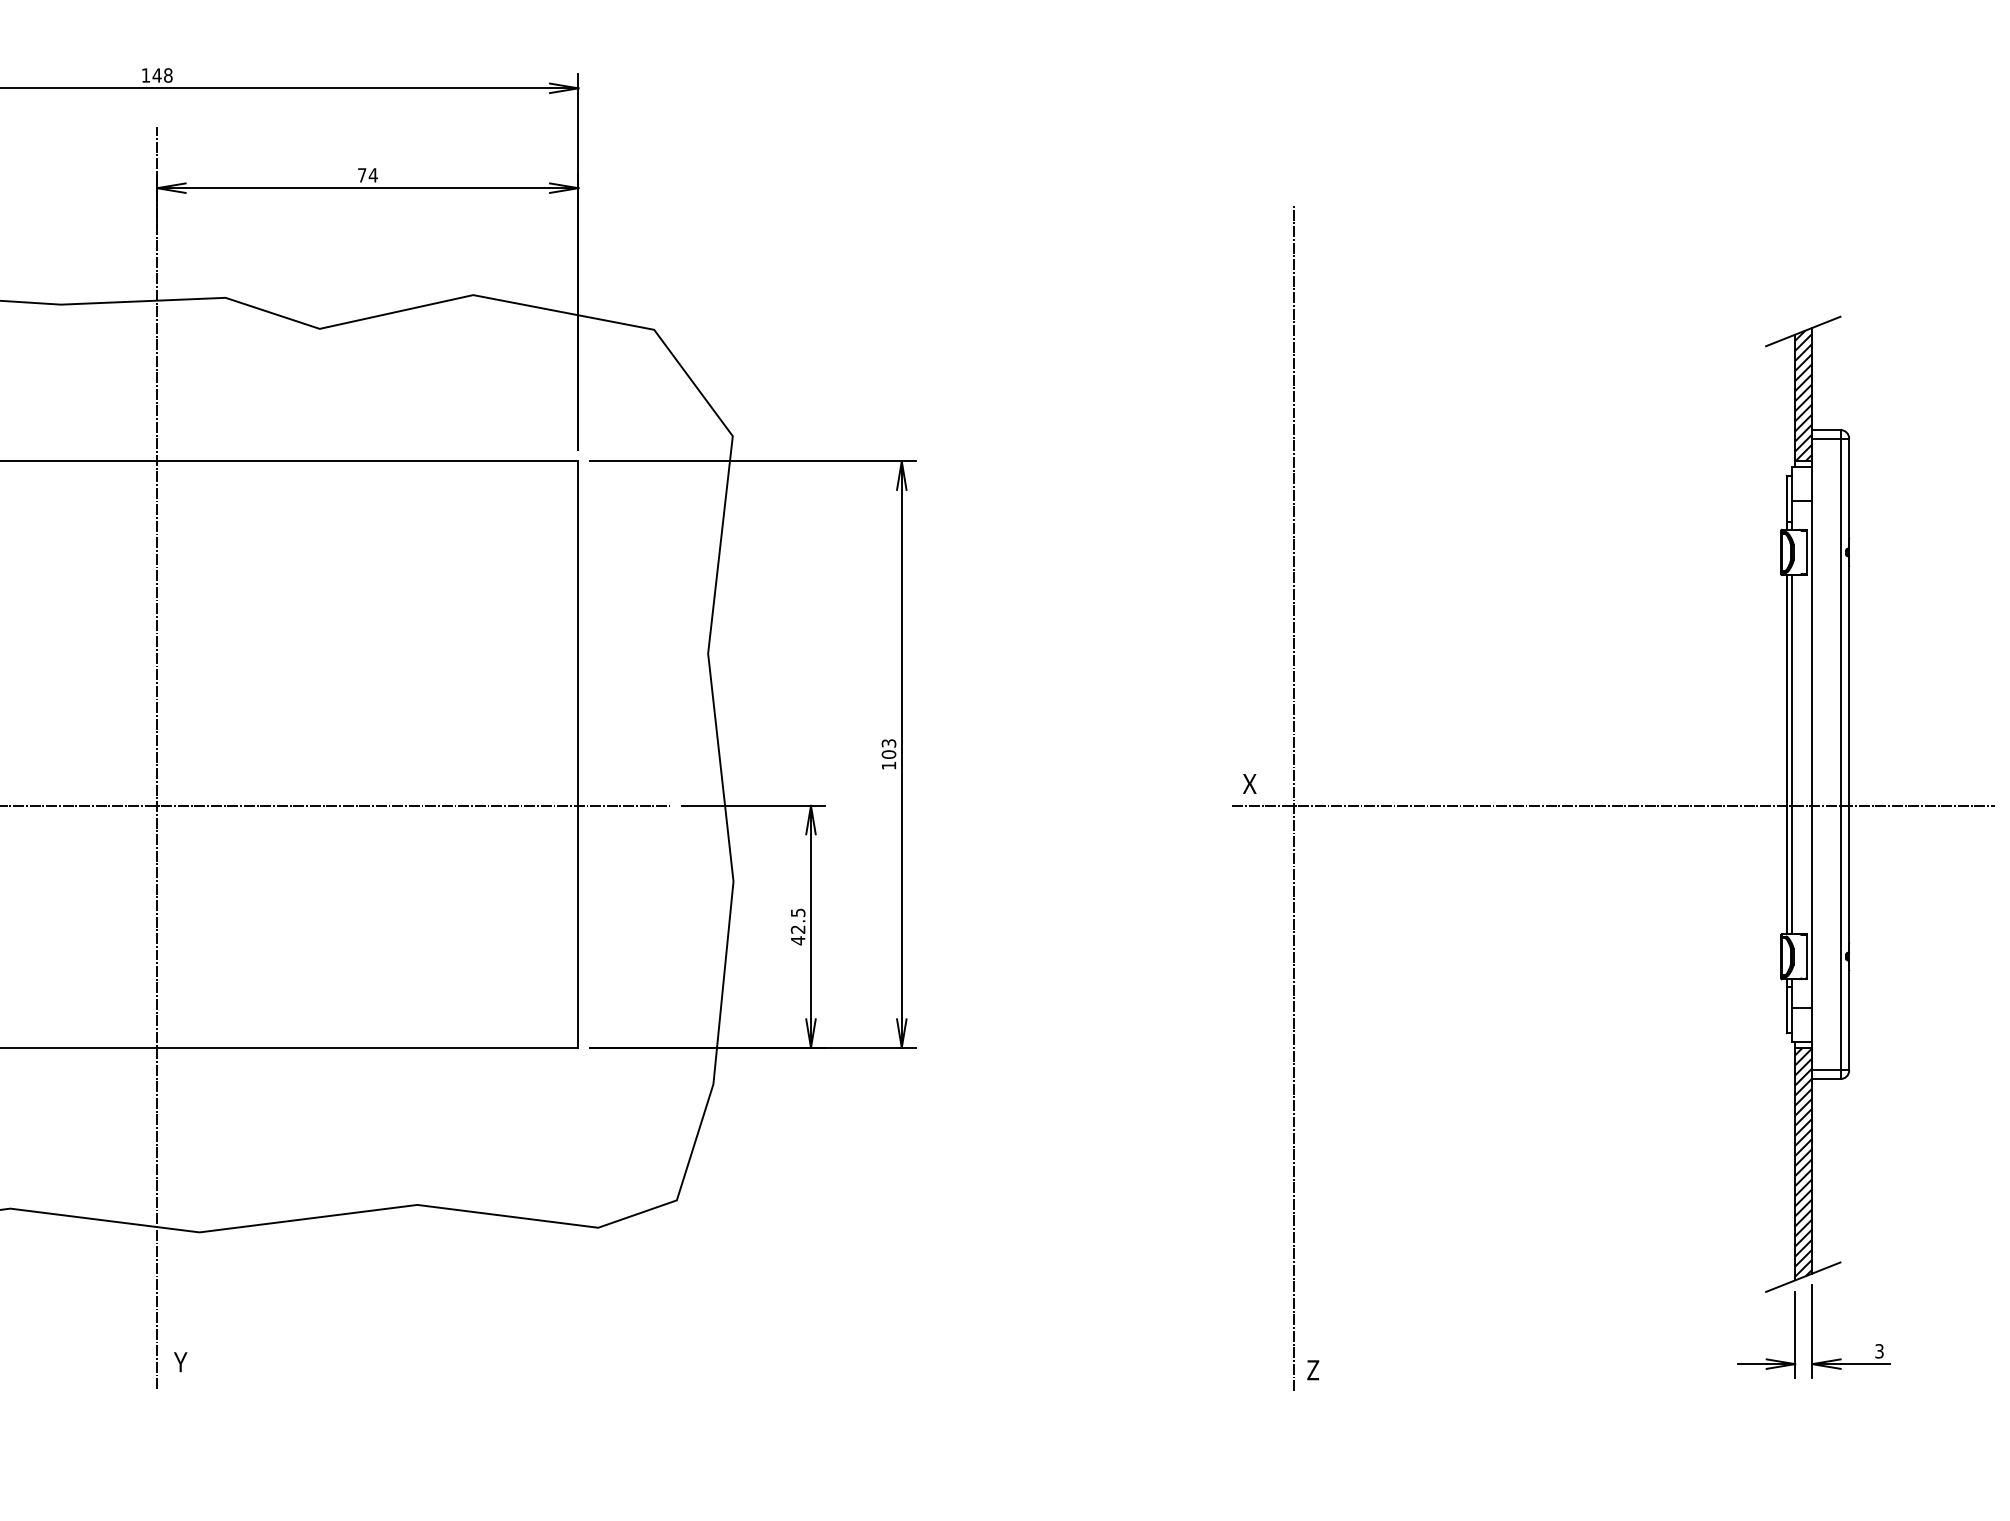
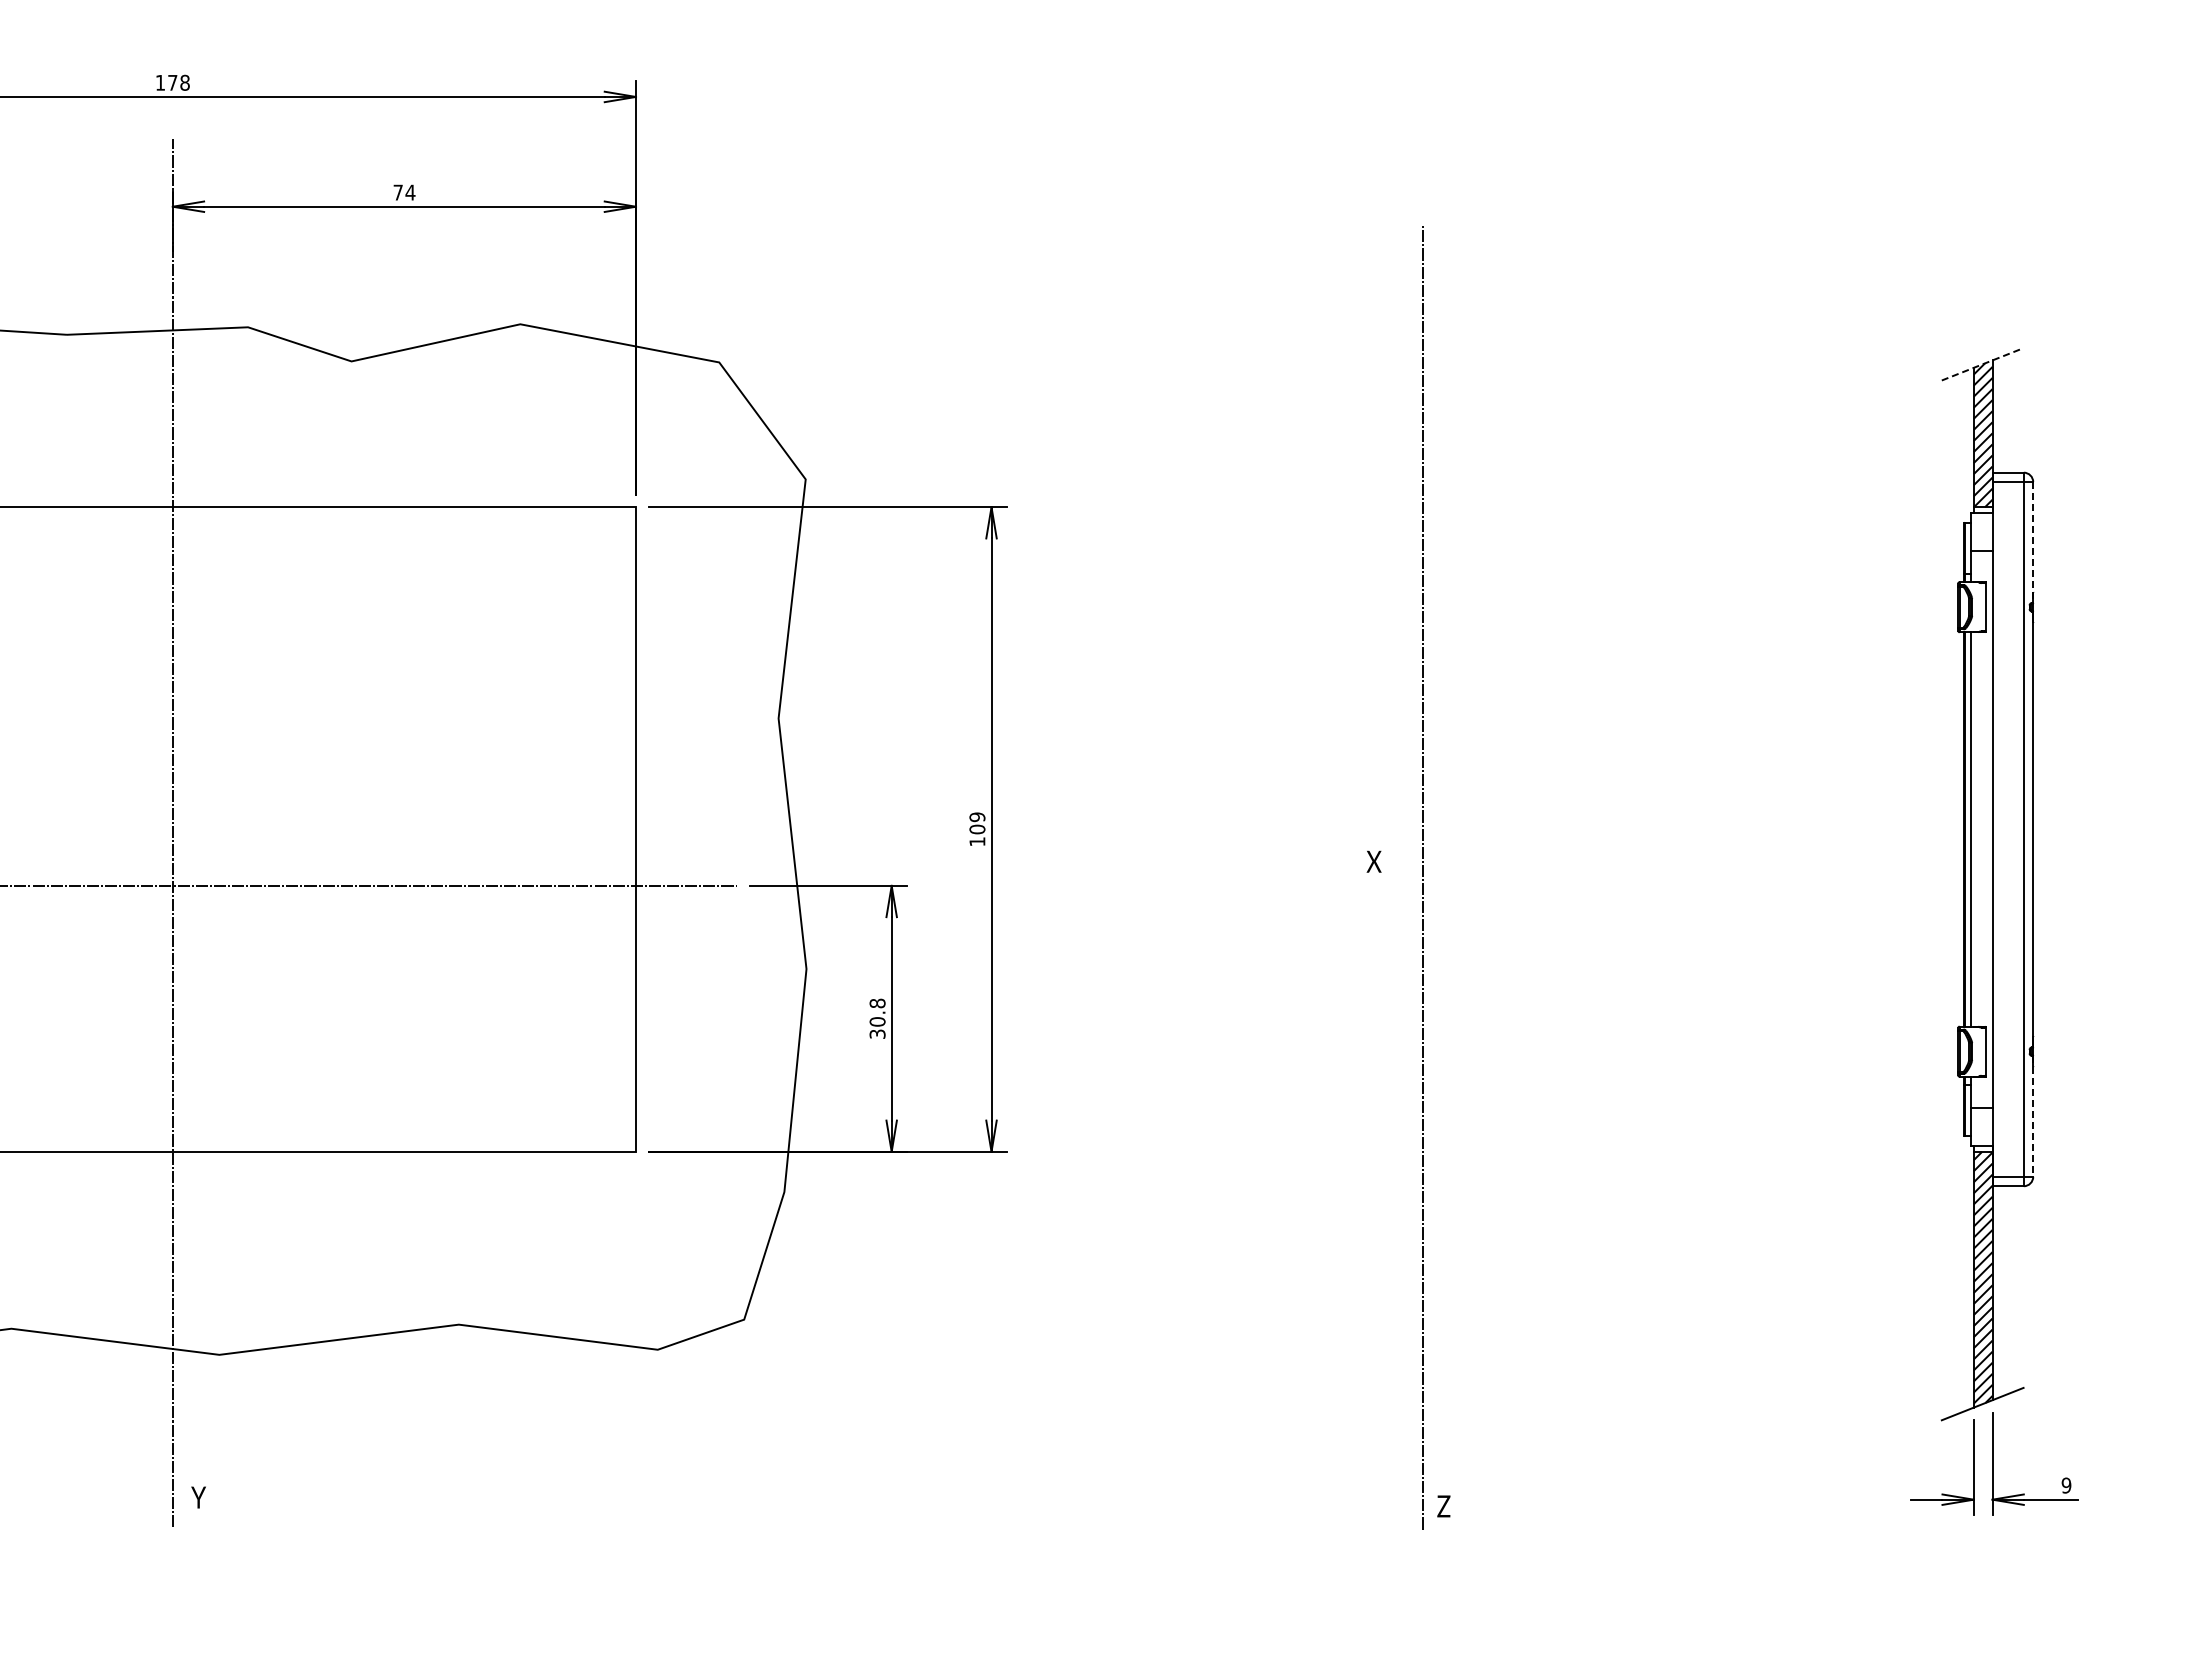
text: (156, 75) -> (172, 82), 148 -> 178
line: (1803, 331) -> (1982, 364), solid -> dashed
line: (1849, 493) -> (2033, 542), solid -> dashed
text: (889, 743) -> (977, 817), 103 -> 109
line: (1613, 805) -> (1774, 885), removed
text: (798, 926) -> (877, 1018), 42.5 -> 30.8
line: (1849, 1015) -> (2033, 1116), solid -> dashed
text: (1879, 1351) -> (2066, 1485), 3 -> 9

